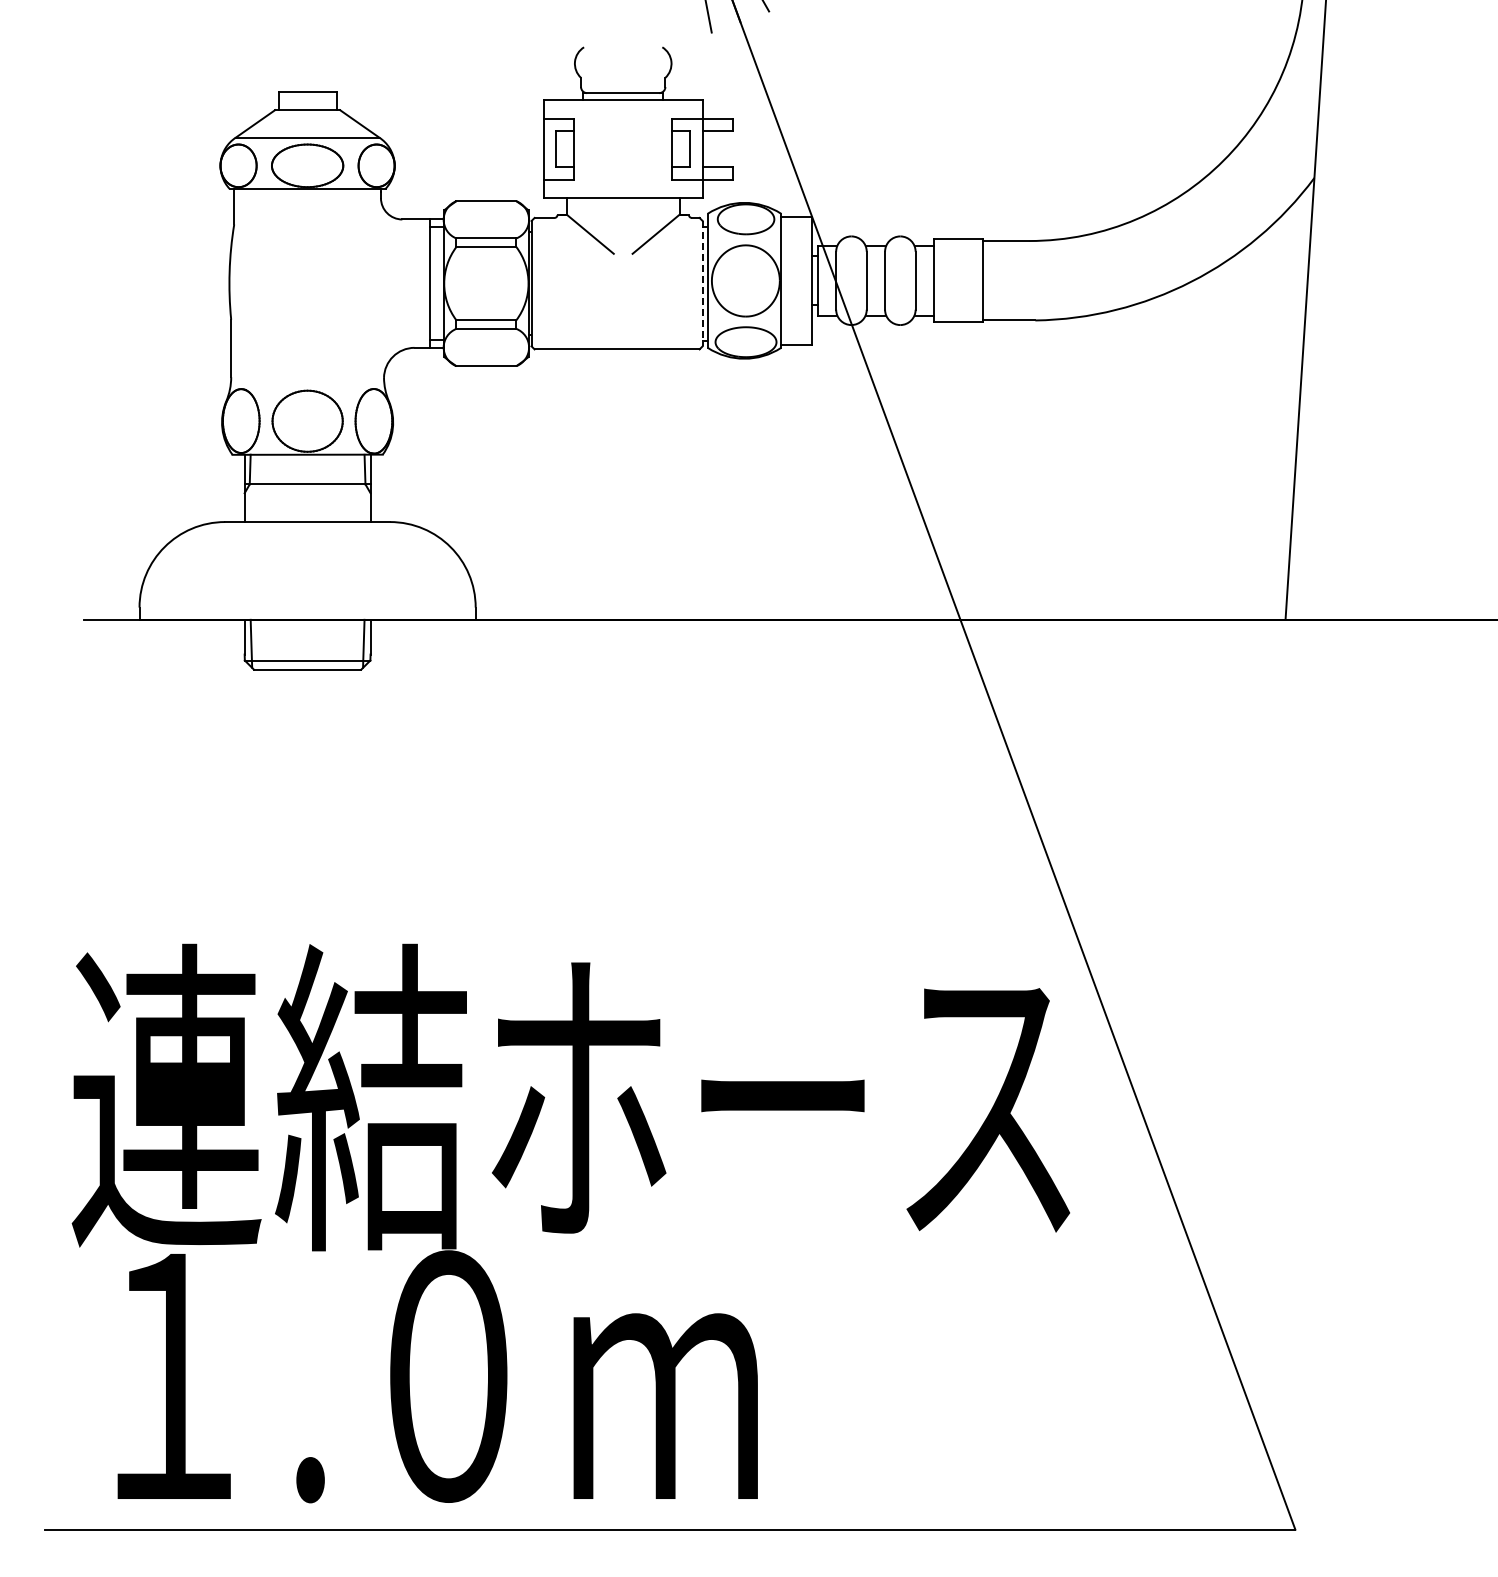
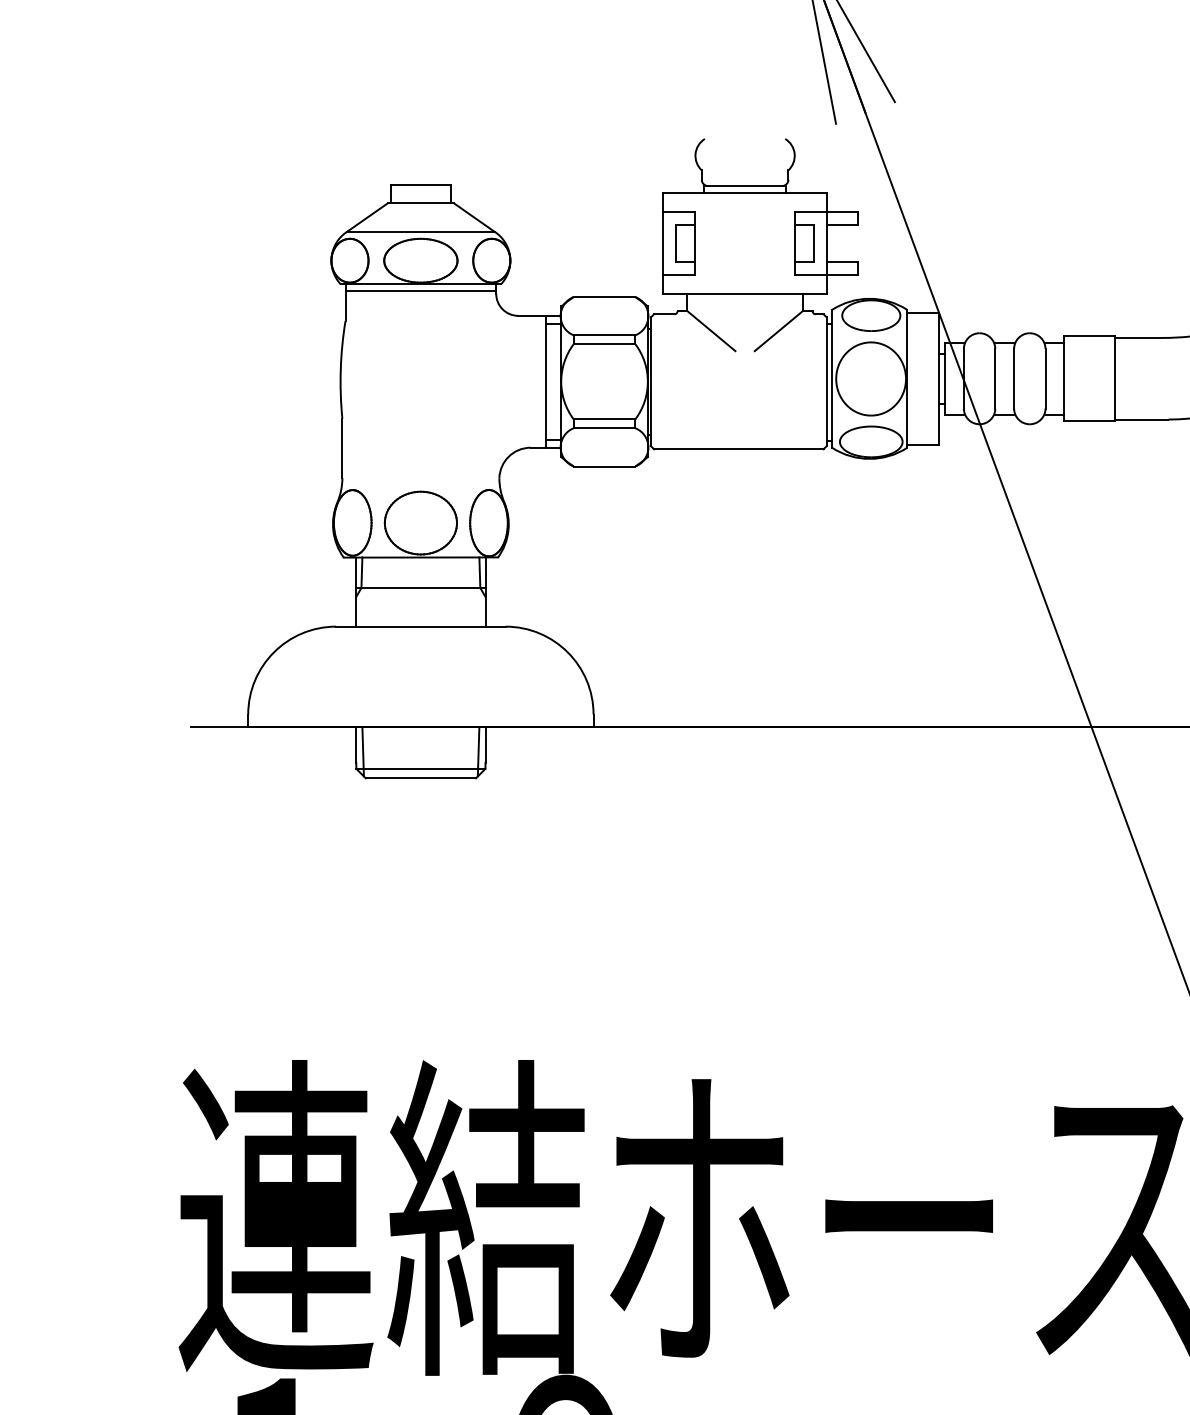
line: (307, 195) -> (420, 291), added
line: (702, 283) -> (826, 381), dashed -> solid

